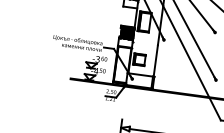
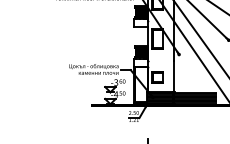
hatch: (161, 83) -> (182, 97), added

